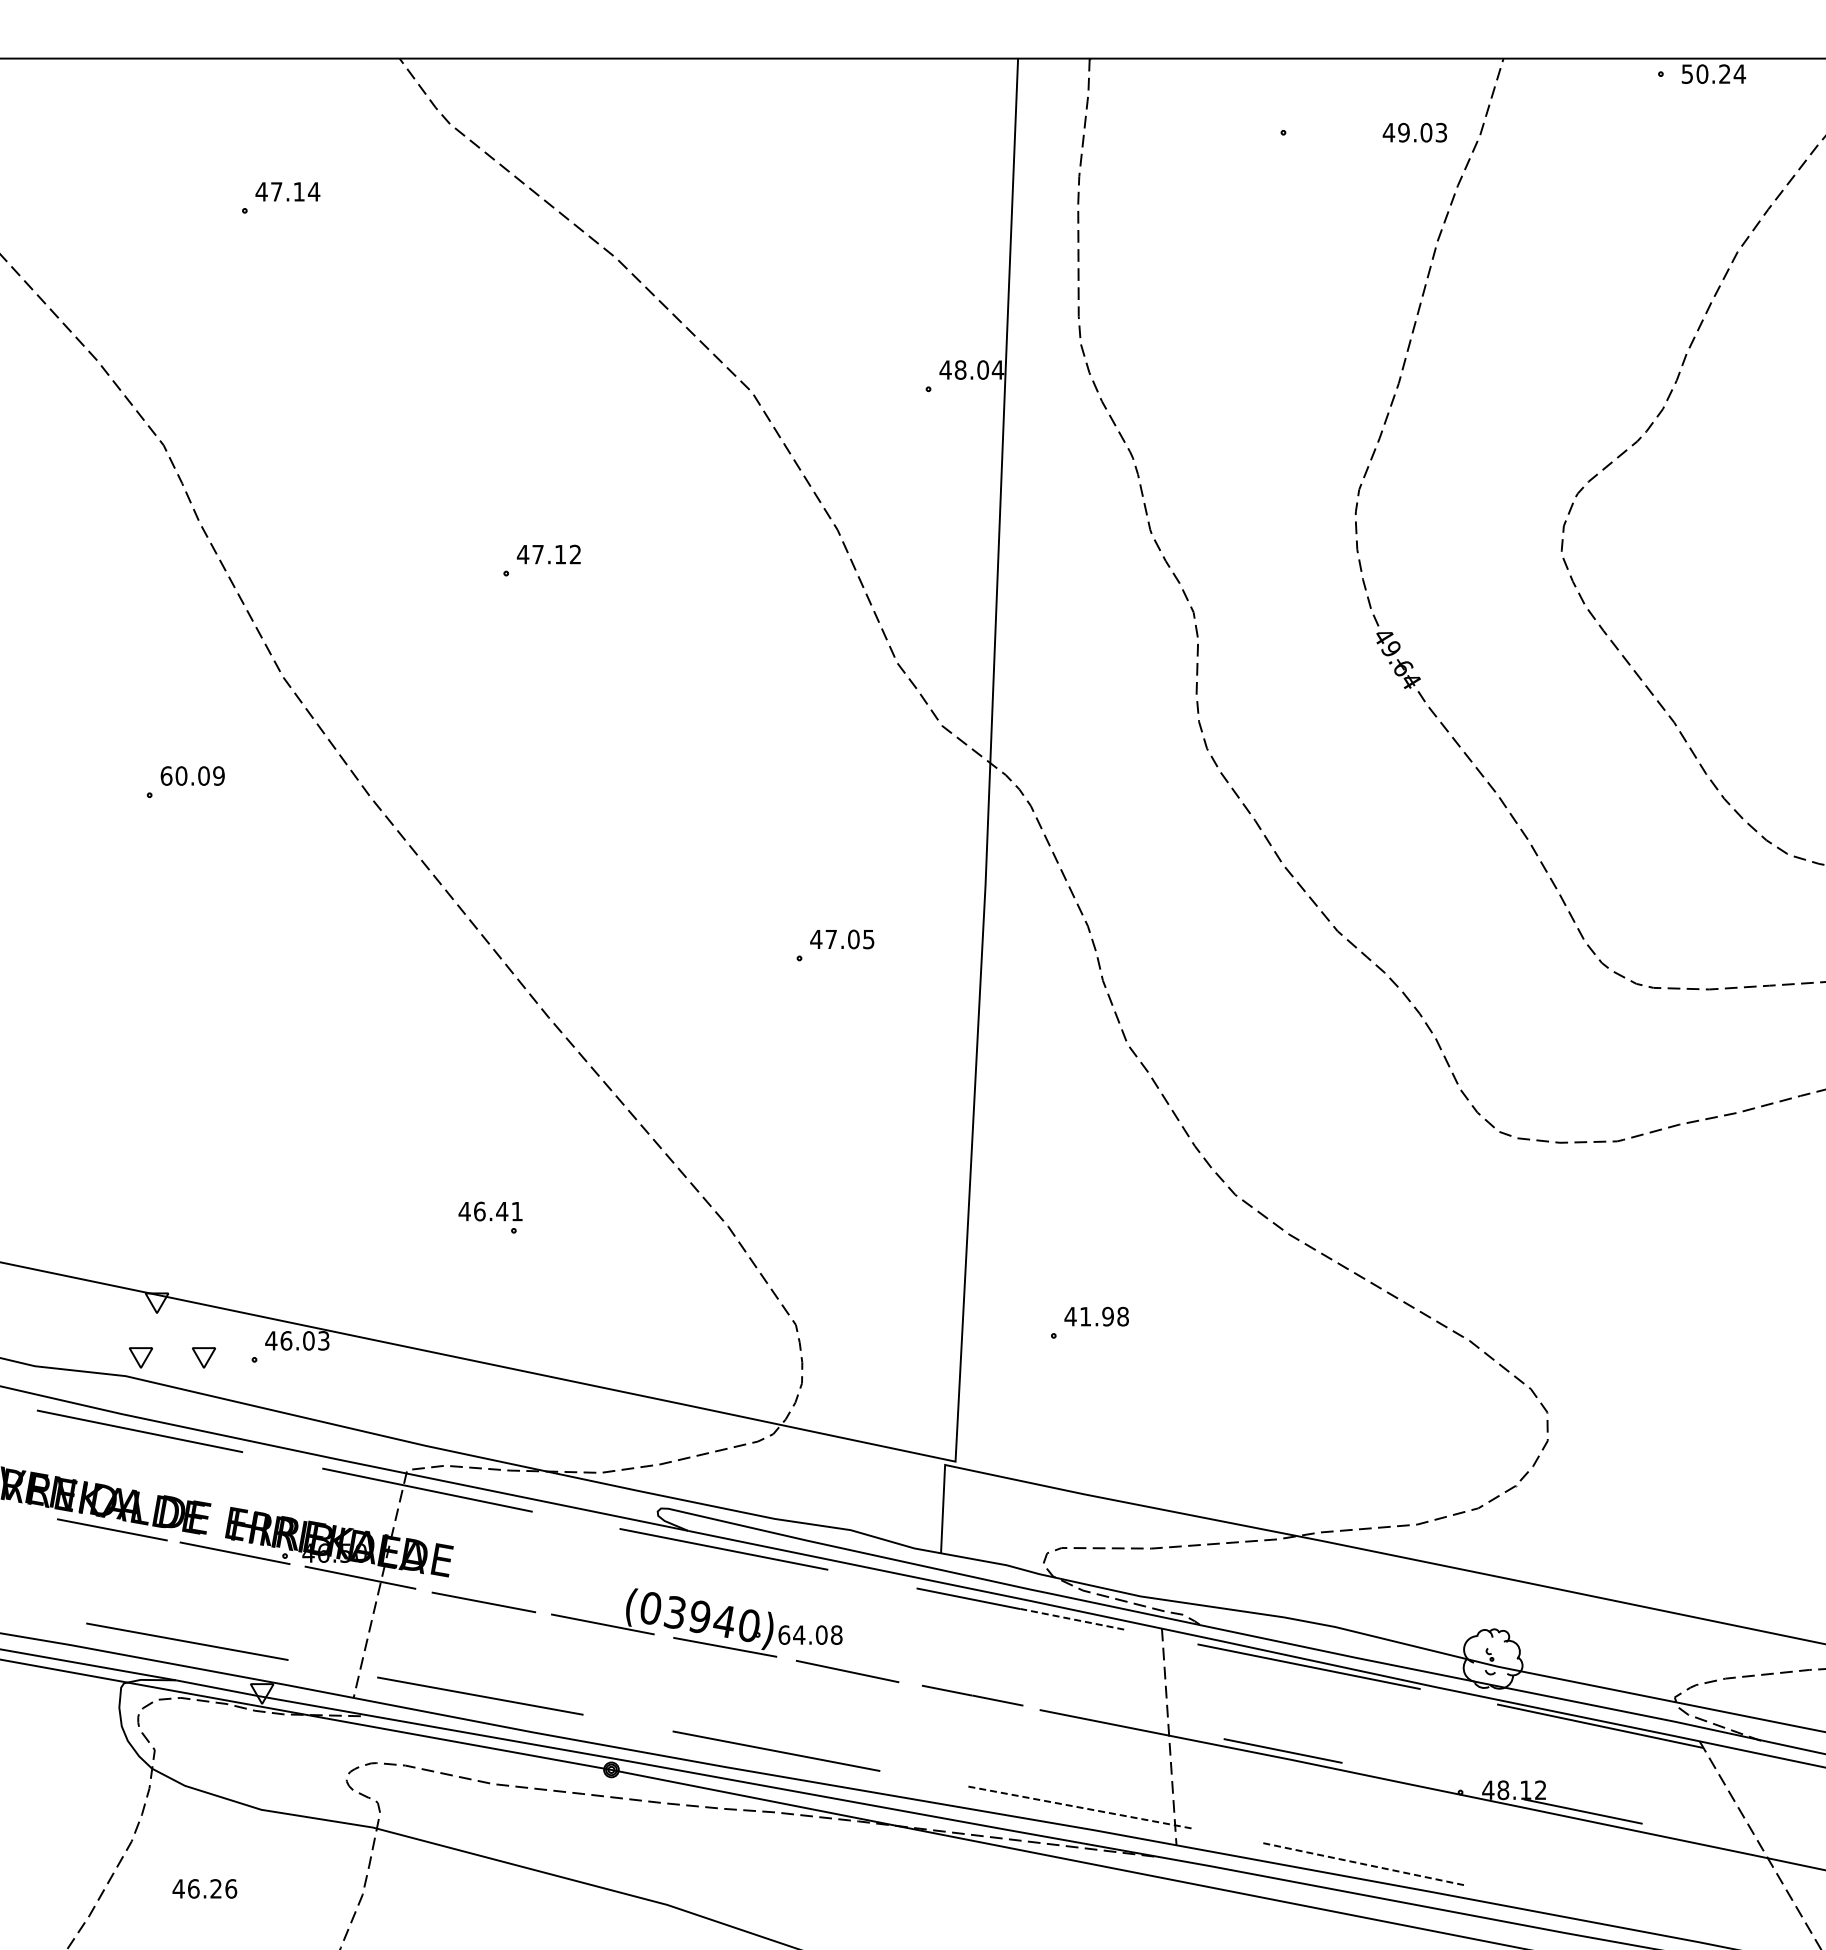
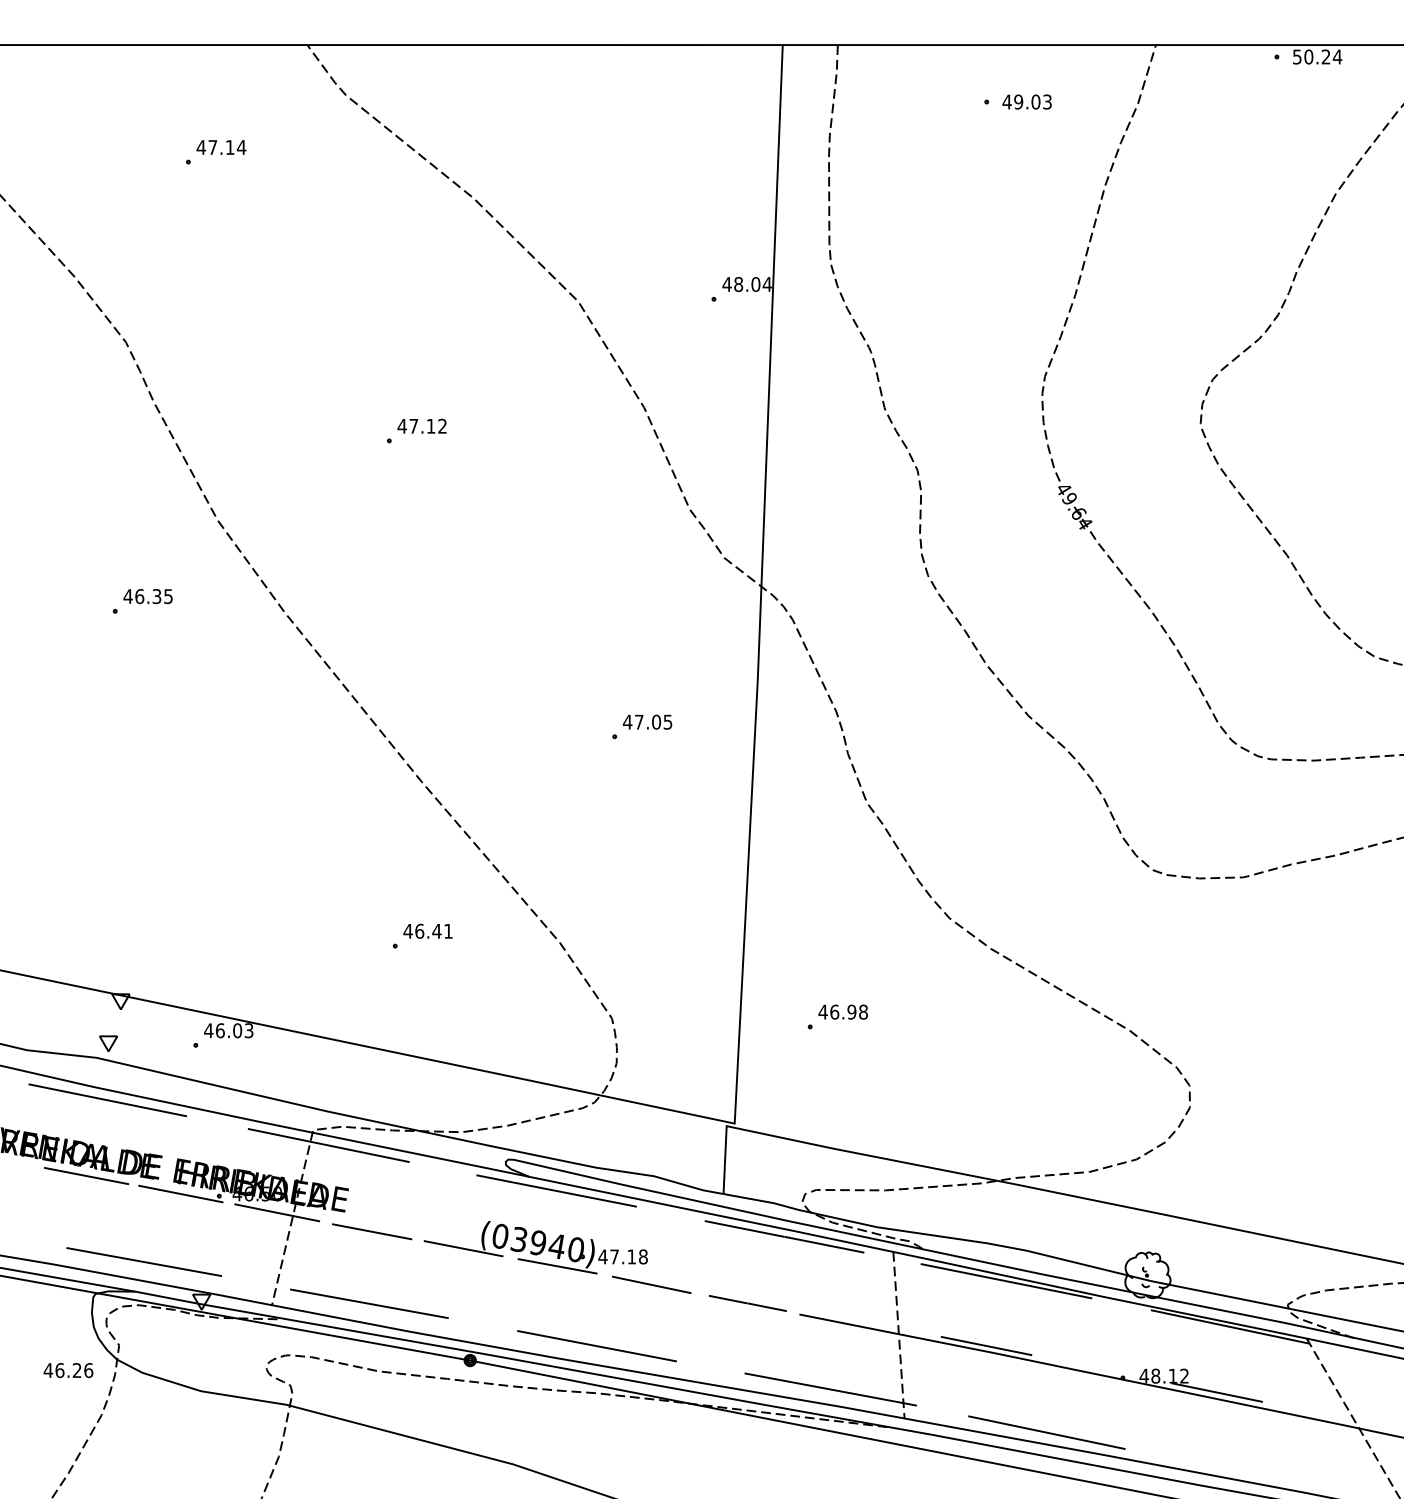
text: (1414, 132) -> (1026, 101), moved
text: (192, 775) -> (148, 596), 60.09 -> 46.35
text: (490, 1211) -> (427, 931), moved
text: (1085, 1316) -> (834, 1012), 41.98 -> 46.98
part: (204, 1357) -> (157, 1043), removed
line: (1072, 1619) -> (824, 1244), dashed -> solid
text: (802, 1634) -> (617, 1256), 64.08 -> 47.18
line: (1081, 1807) -> (831, 1389), dashed -> solid
line: (1361, 1863) -> (1046, 1432), dashed -> solid
text: (204, 1888) -> (68, 1370), moved

